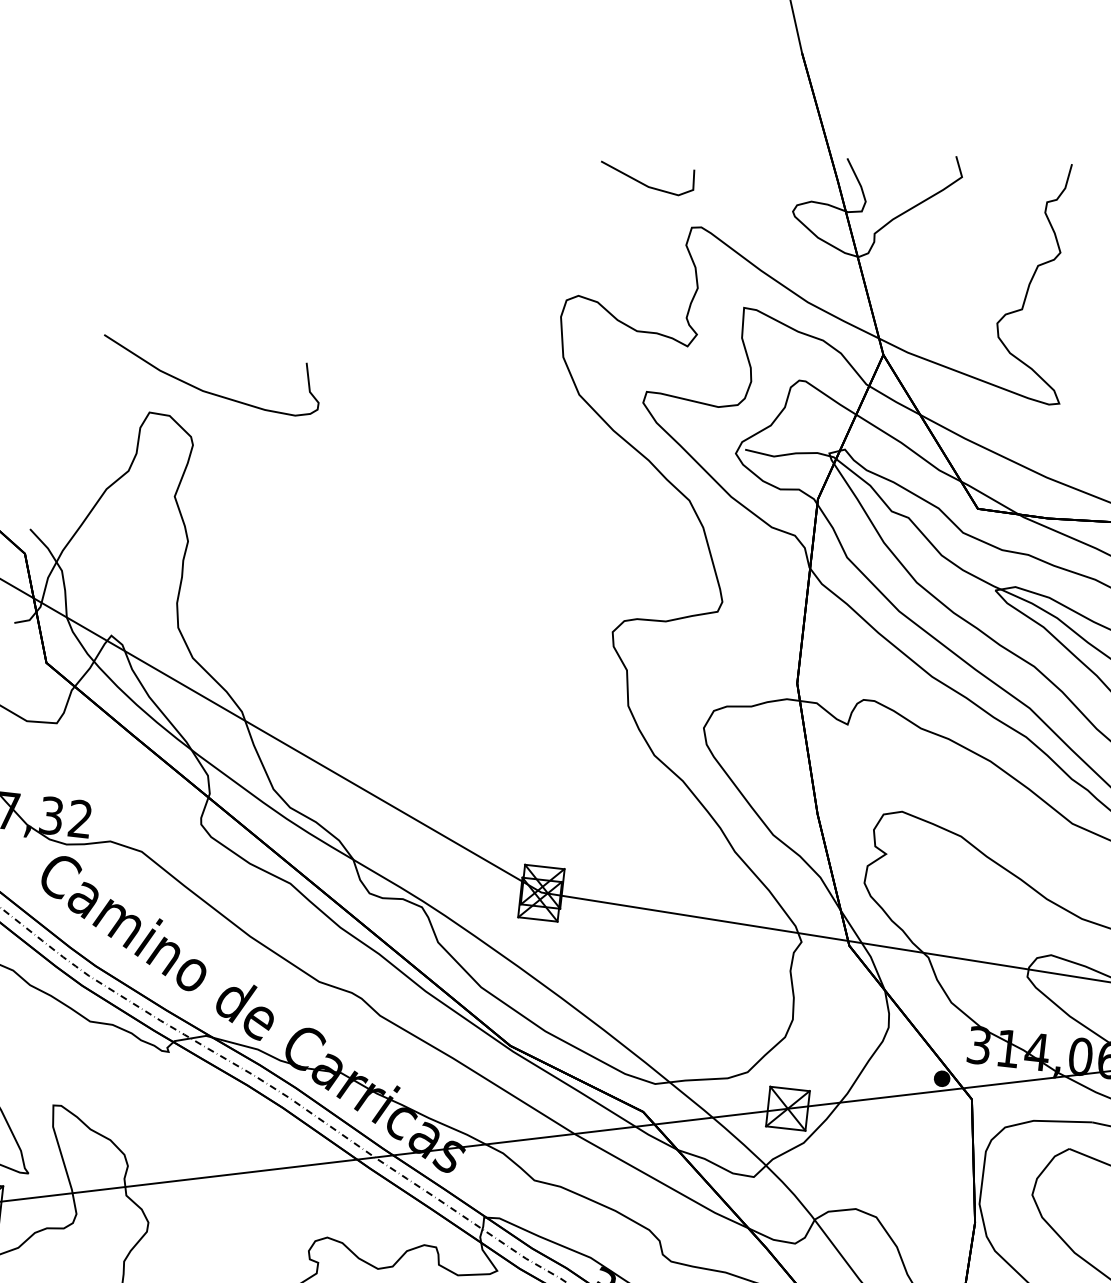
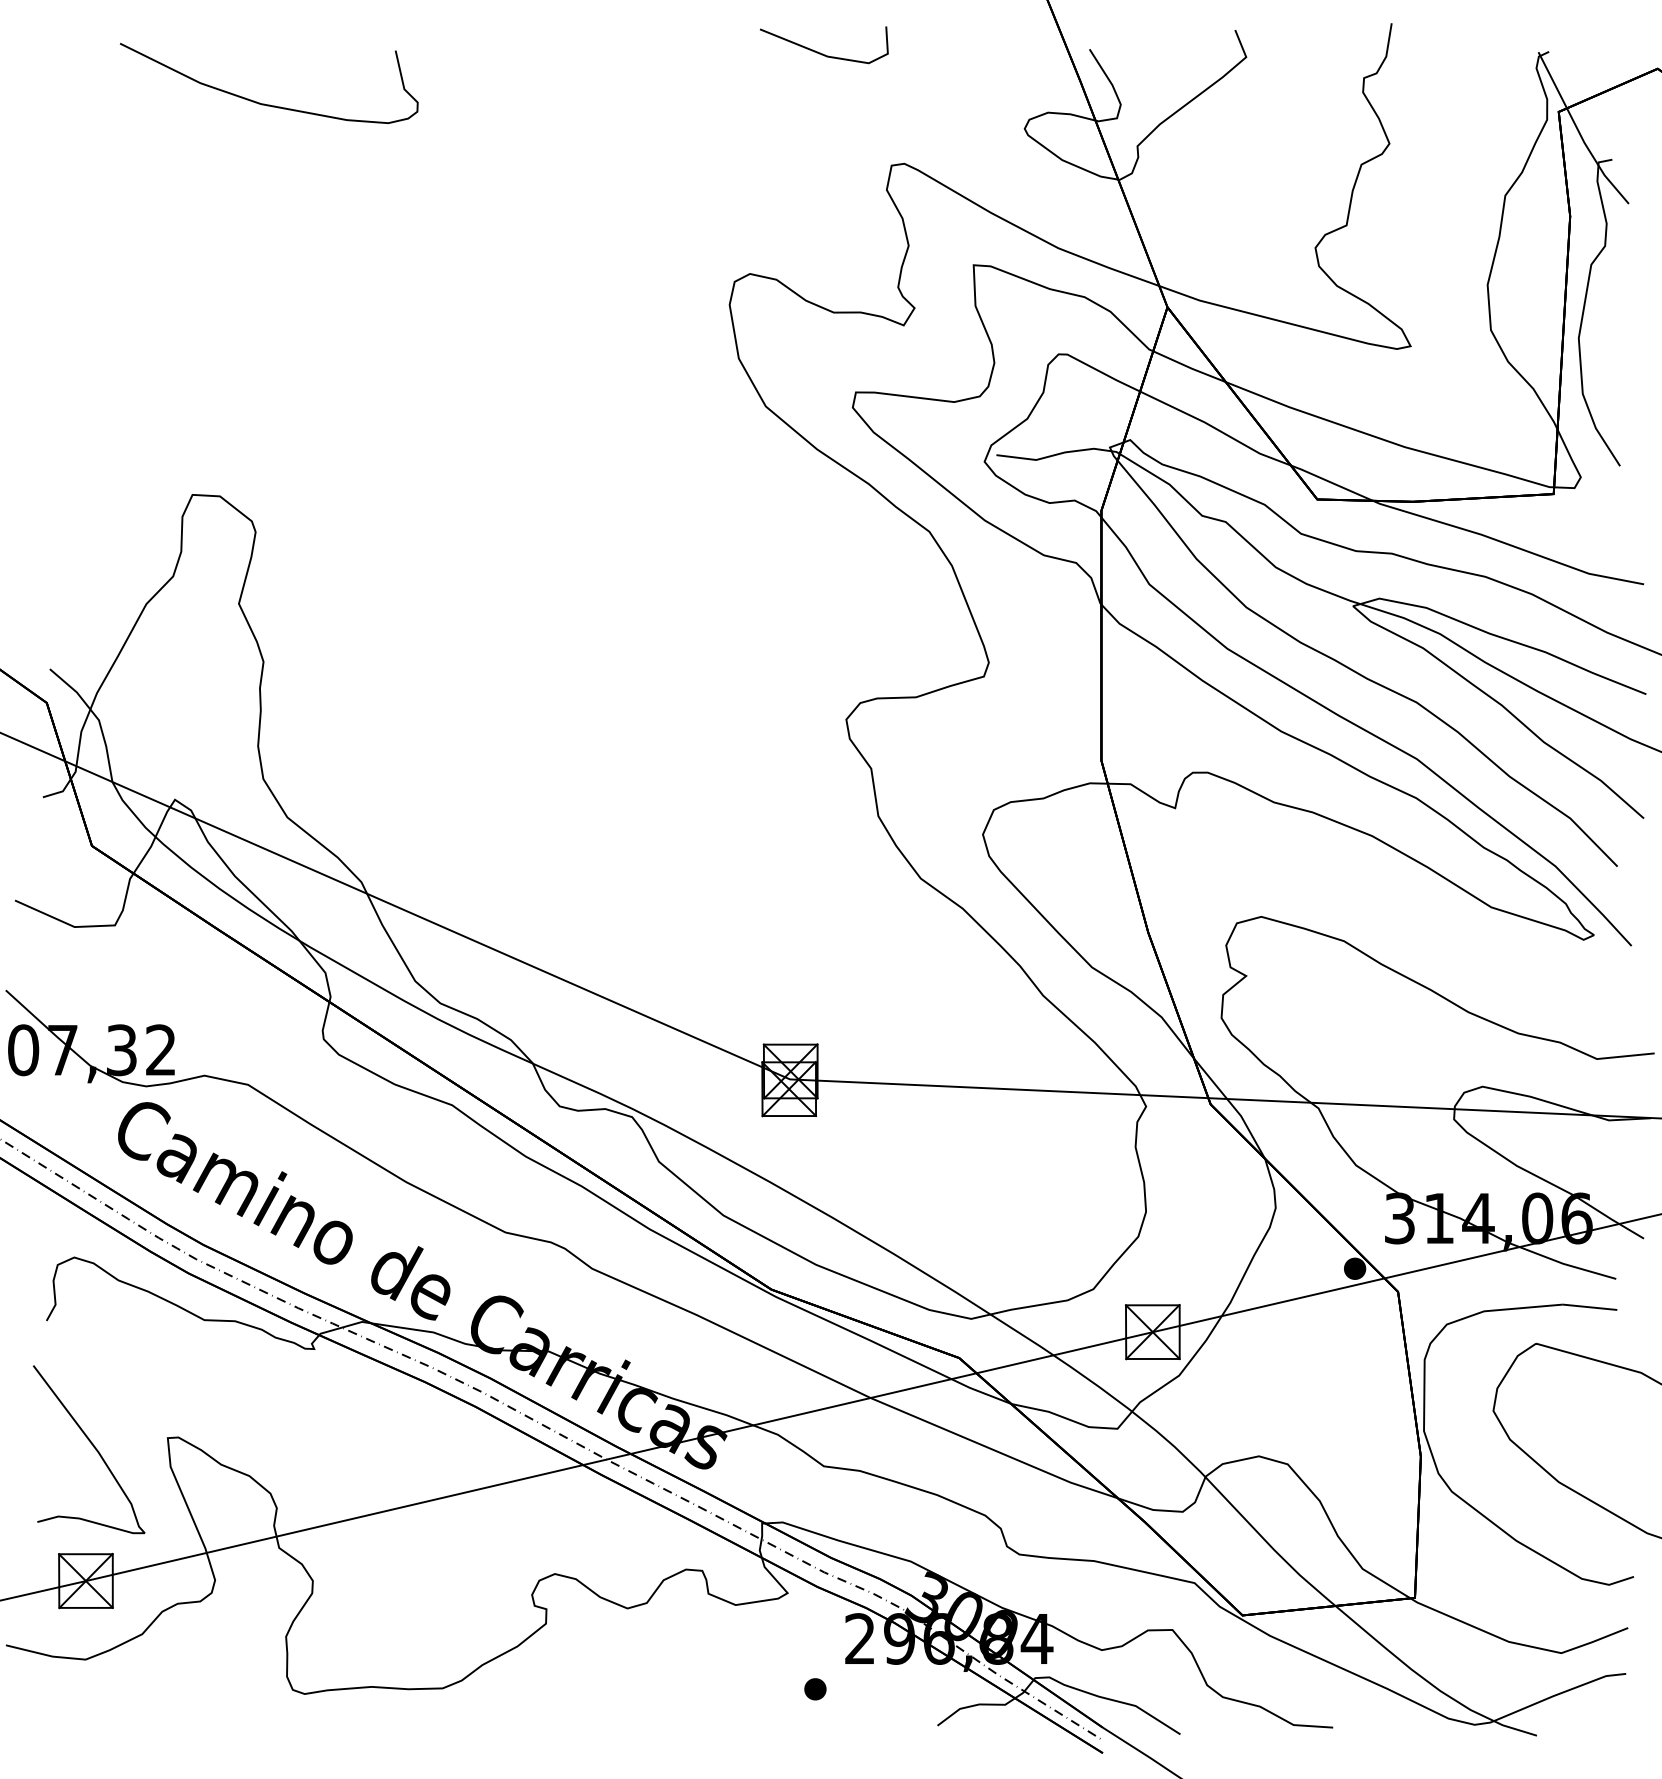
line: (643, 183) -> (820, 52), moved
curve: (205, 390) -> (264, 103), moved

